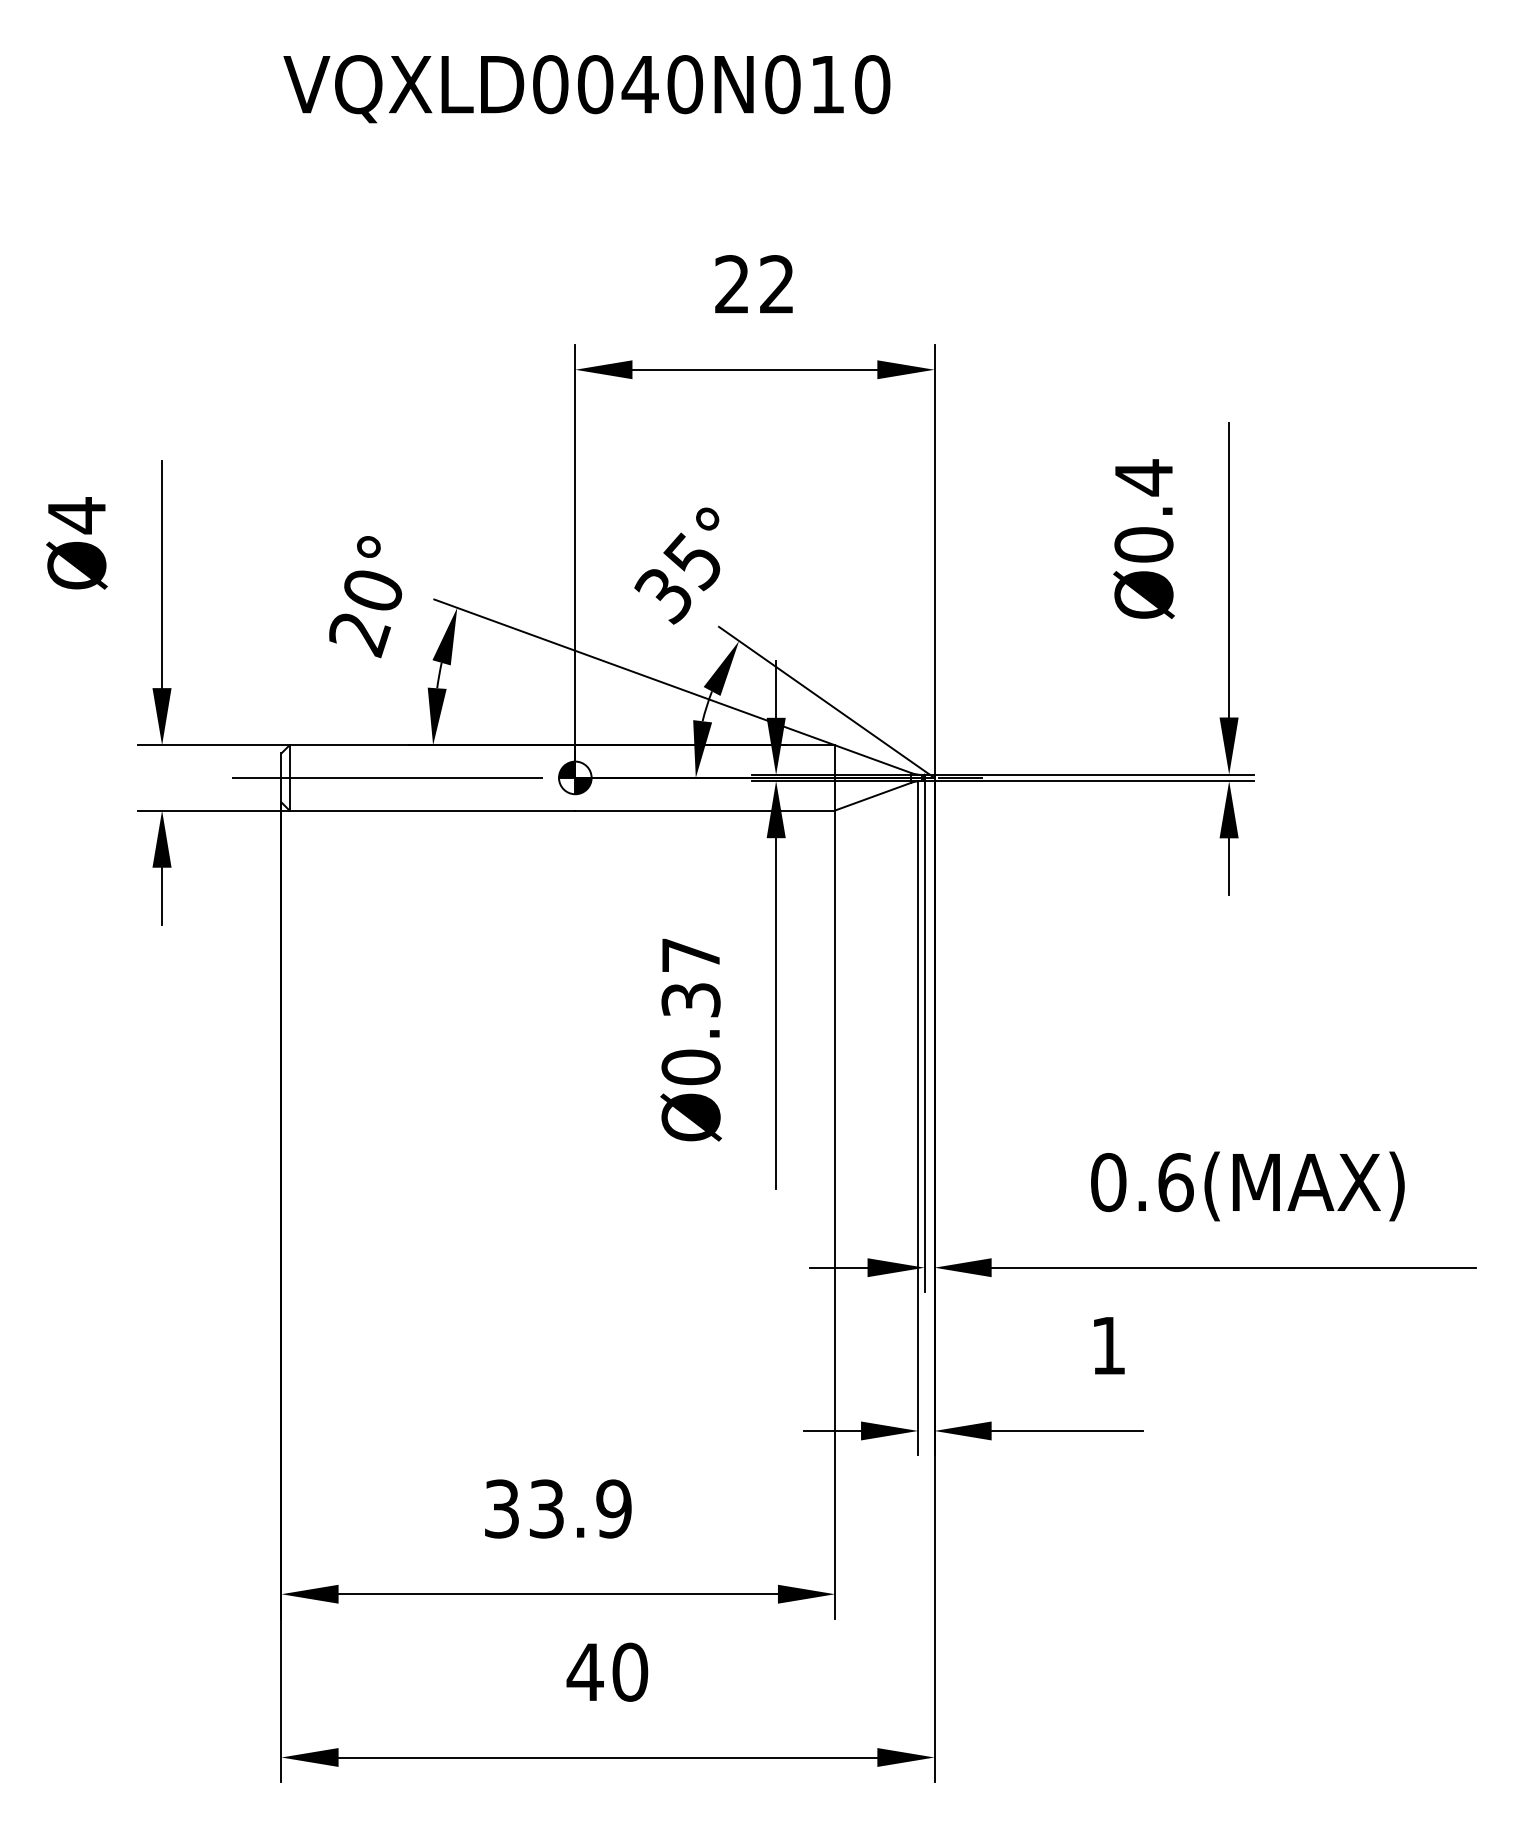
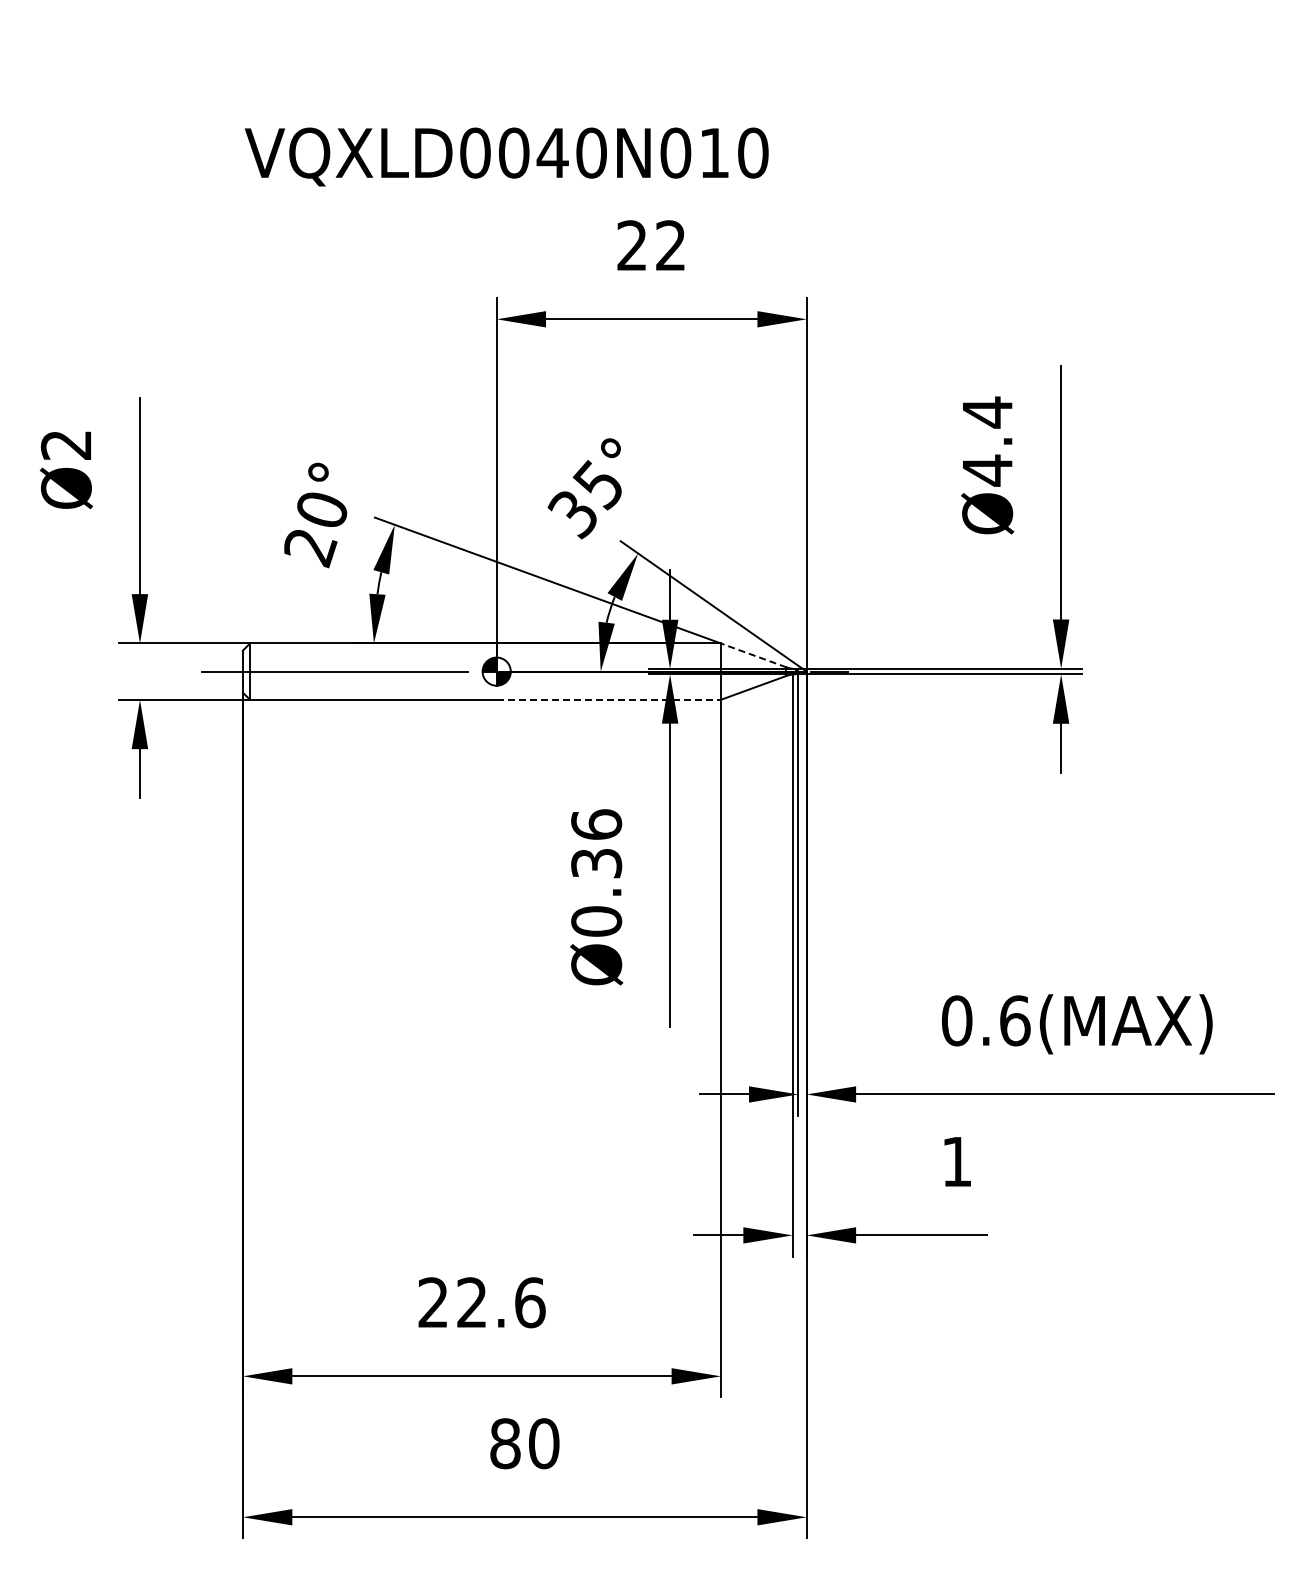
text: (586, 88) -> (506, 156), moved
text: (75, 515) -> (65, 445), Ø4 -> Ø2
text: (1143, 544) -> (987, 470), Ø0.4 -> Ø4.4
line: (872, 759) -> (753, 655), solid -> dashed
line: (705, 810) -> (609, 699), solid -> dashed
text: (690, 954) -> (596, 824), Ø0.37 -> Ø0.36
text: (557, 1508) -> (481, 1302), 33.9 -> 22.6
text: (585, 1672) -> (505, 1443), 40 -> 80

